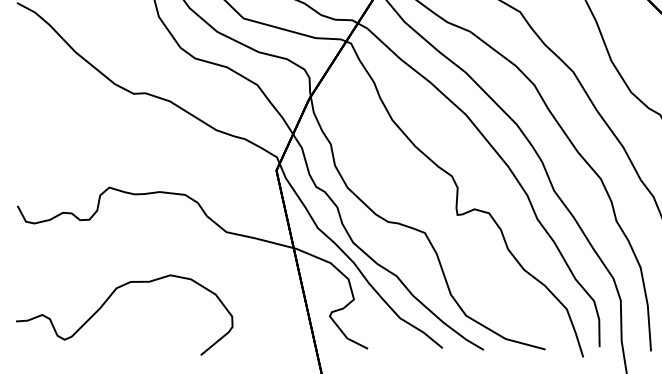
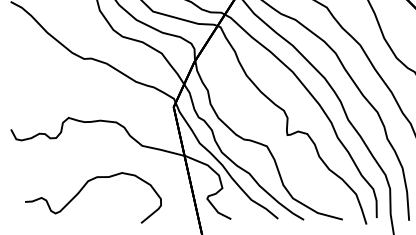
curve: (110, 298) -> (84, 187), moved

